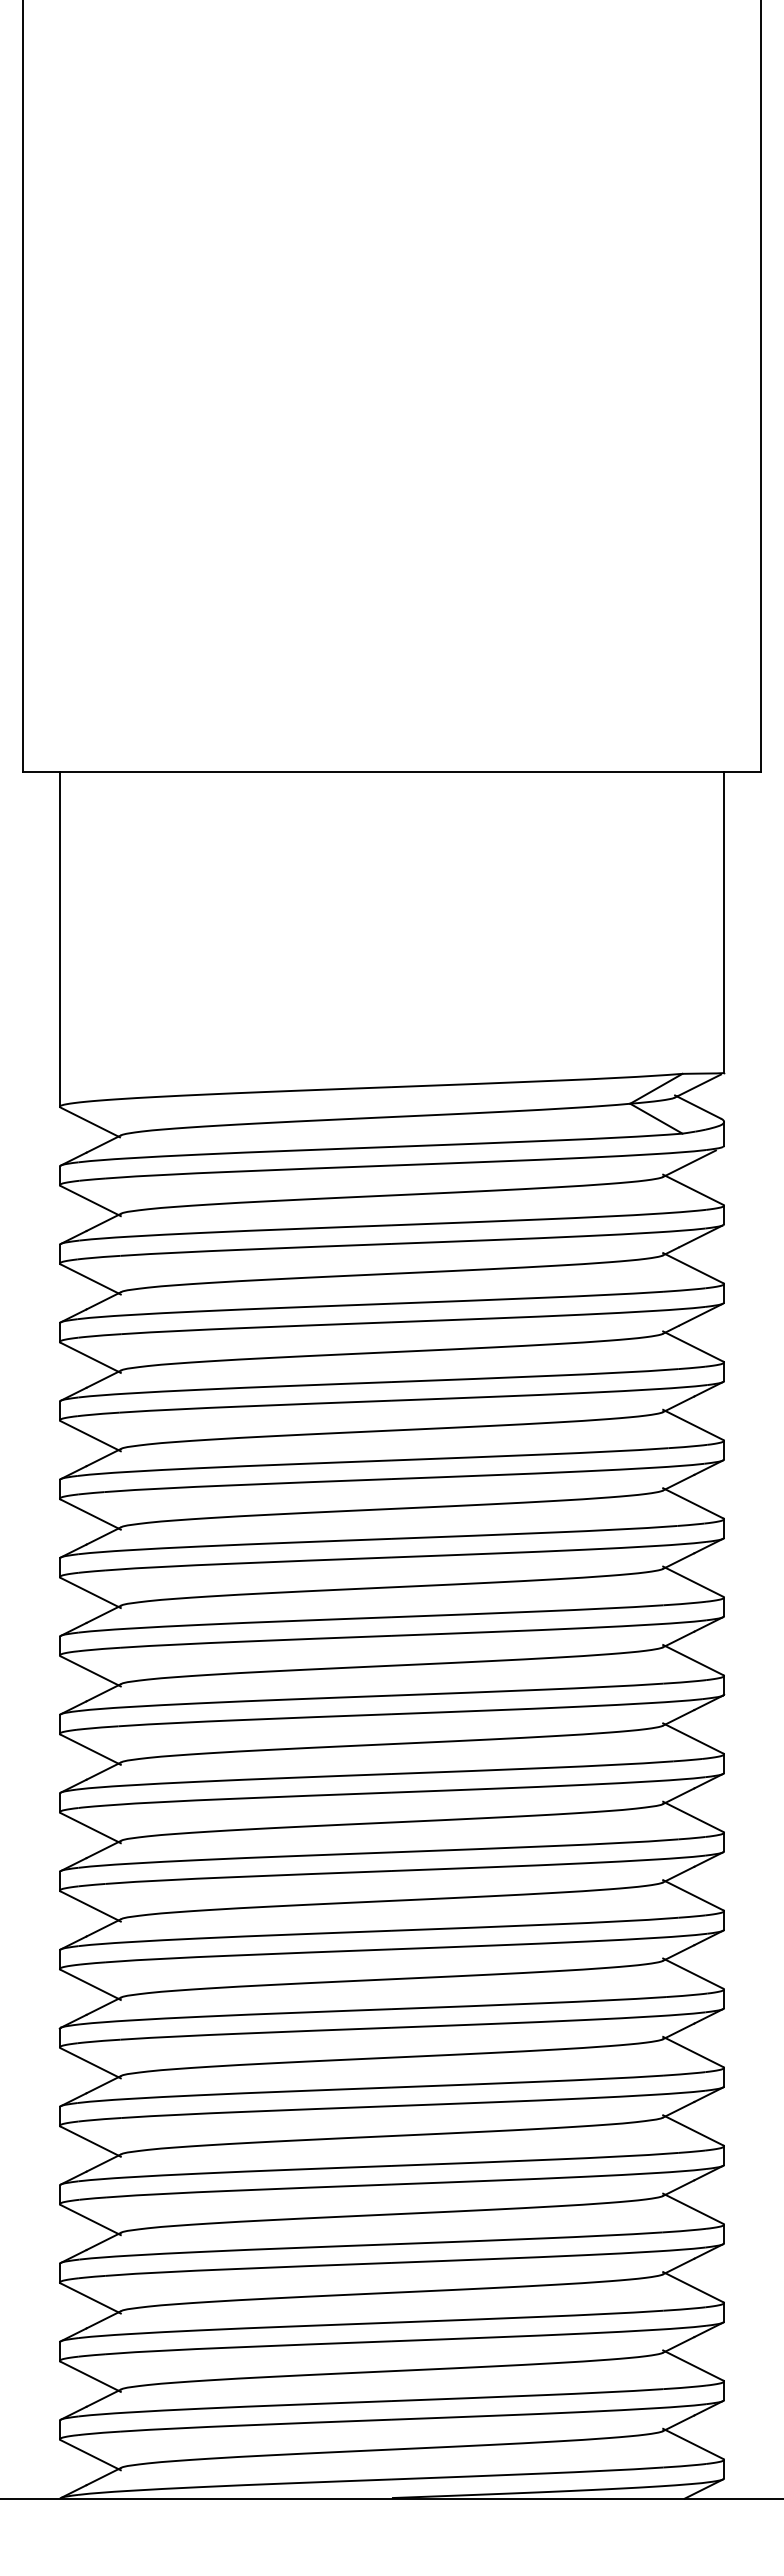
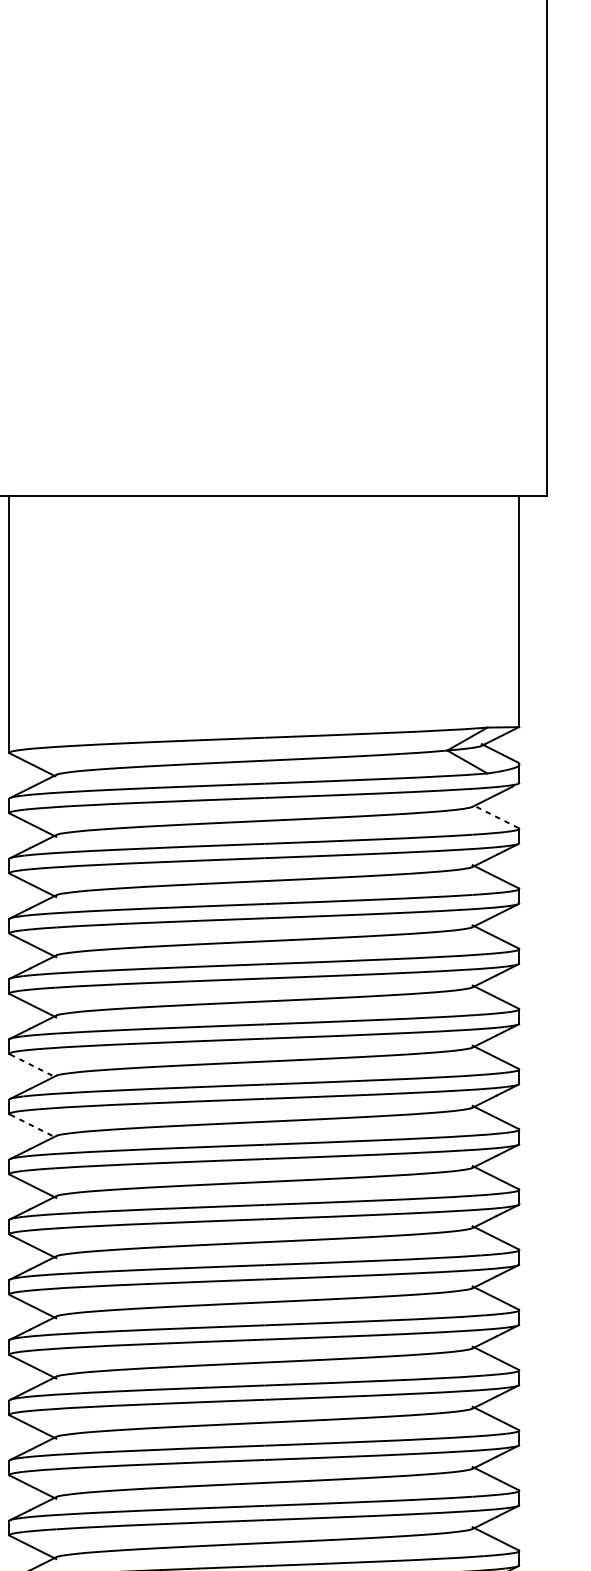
line: (693, 1189) -> (495, 816), solid -> dashed
line: (90, 1514) -> (32, 1065), solid -> dashed
line: (90, 1593) -> (32, 1126), solid -> dashed

